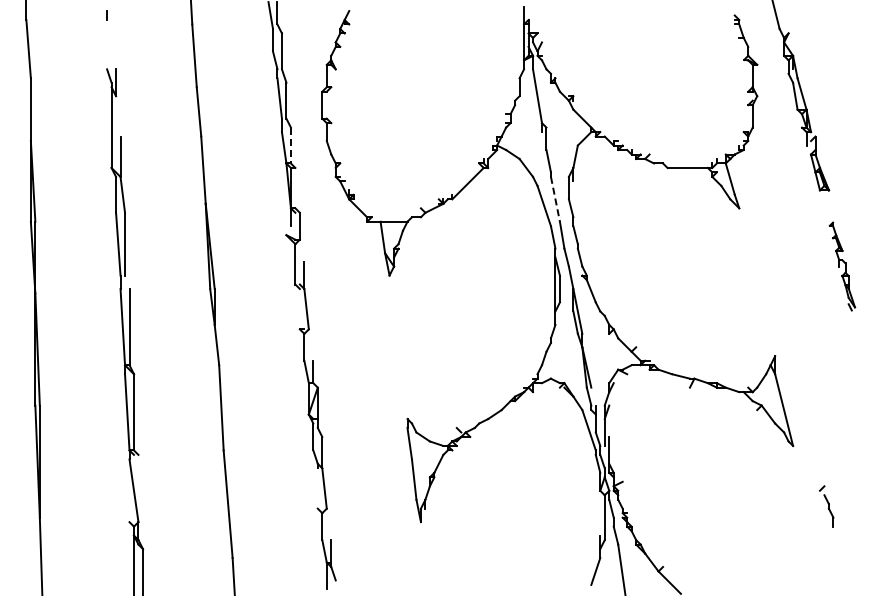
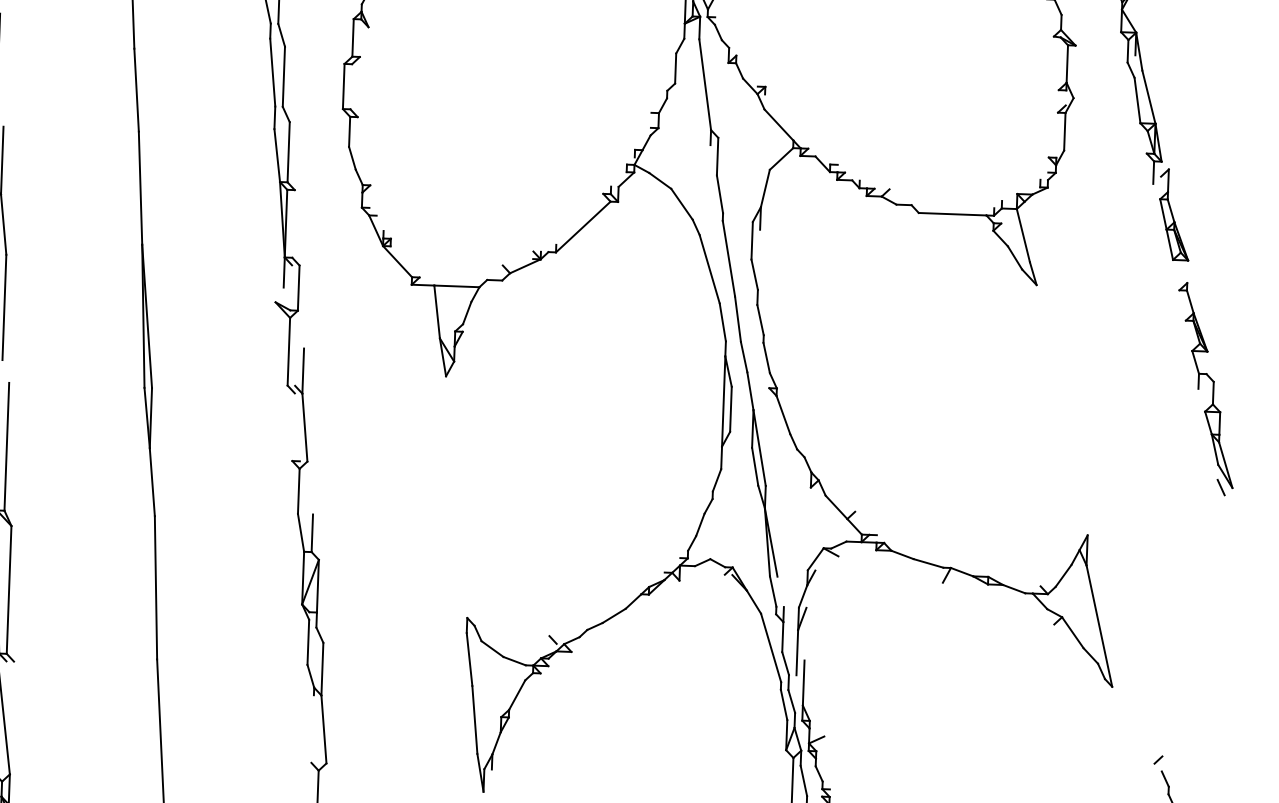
line: (290, 145) -> (287, 152), dashed -> solid
line: (555, 199) -> (729, 258), dashed -> solid
part: (842, 266) -> (1206, 388), size x1.43

